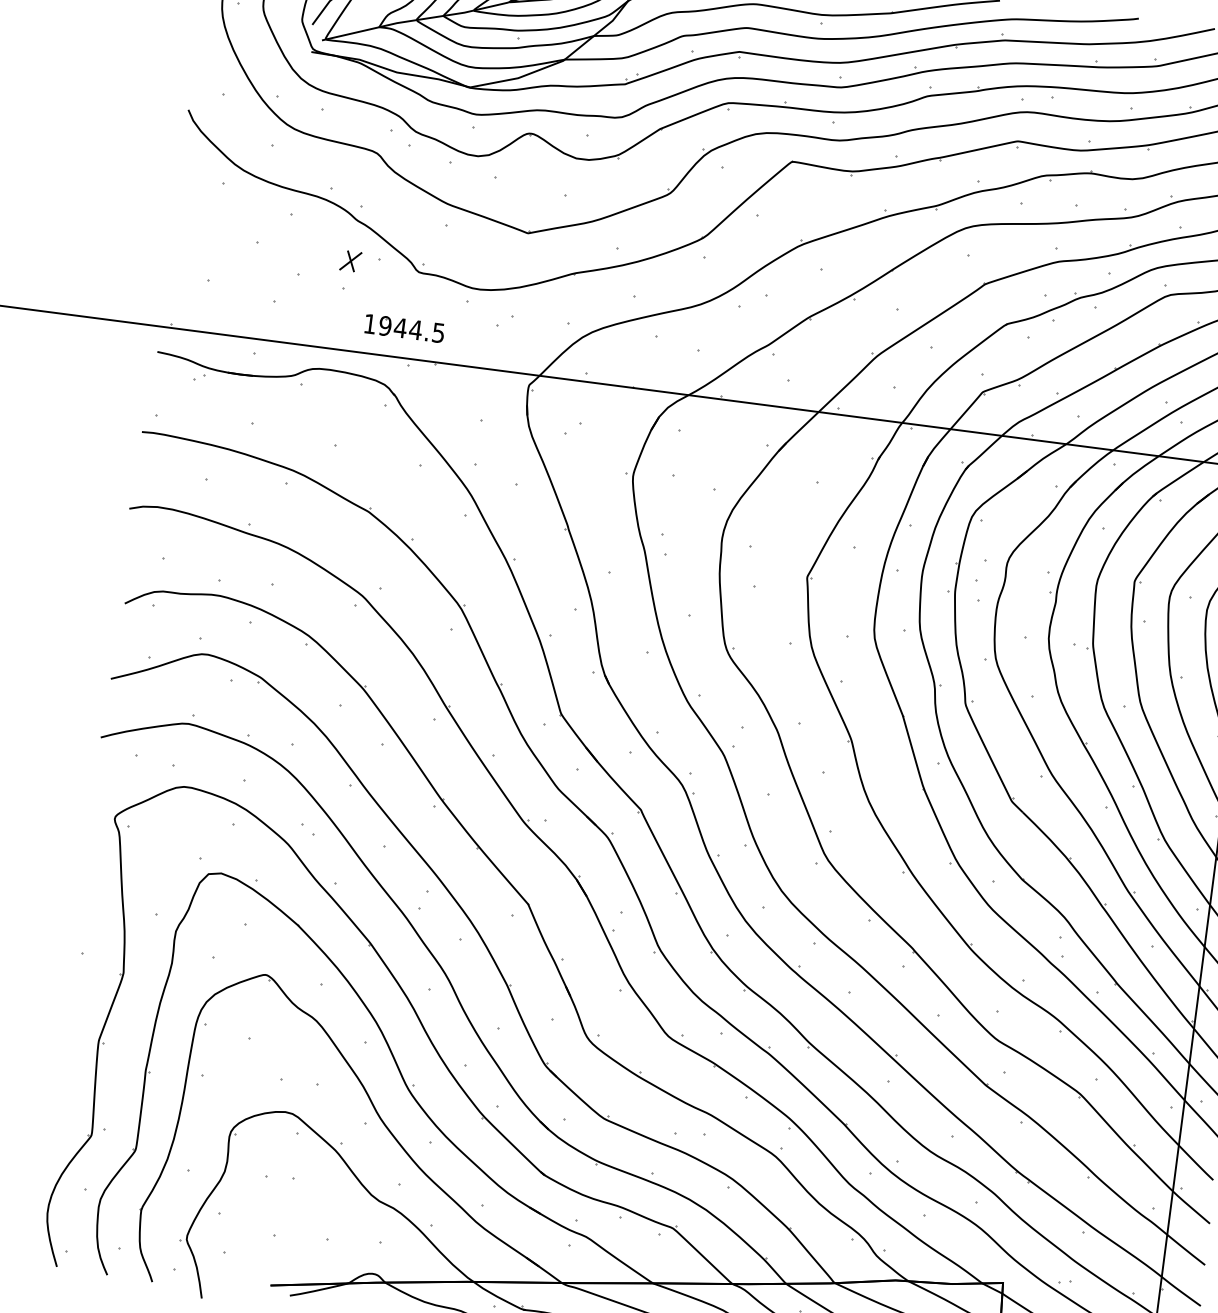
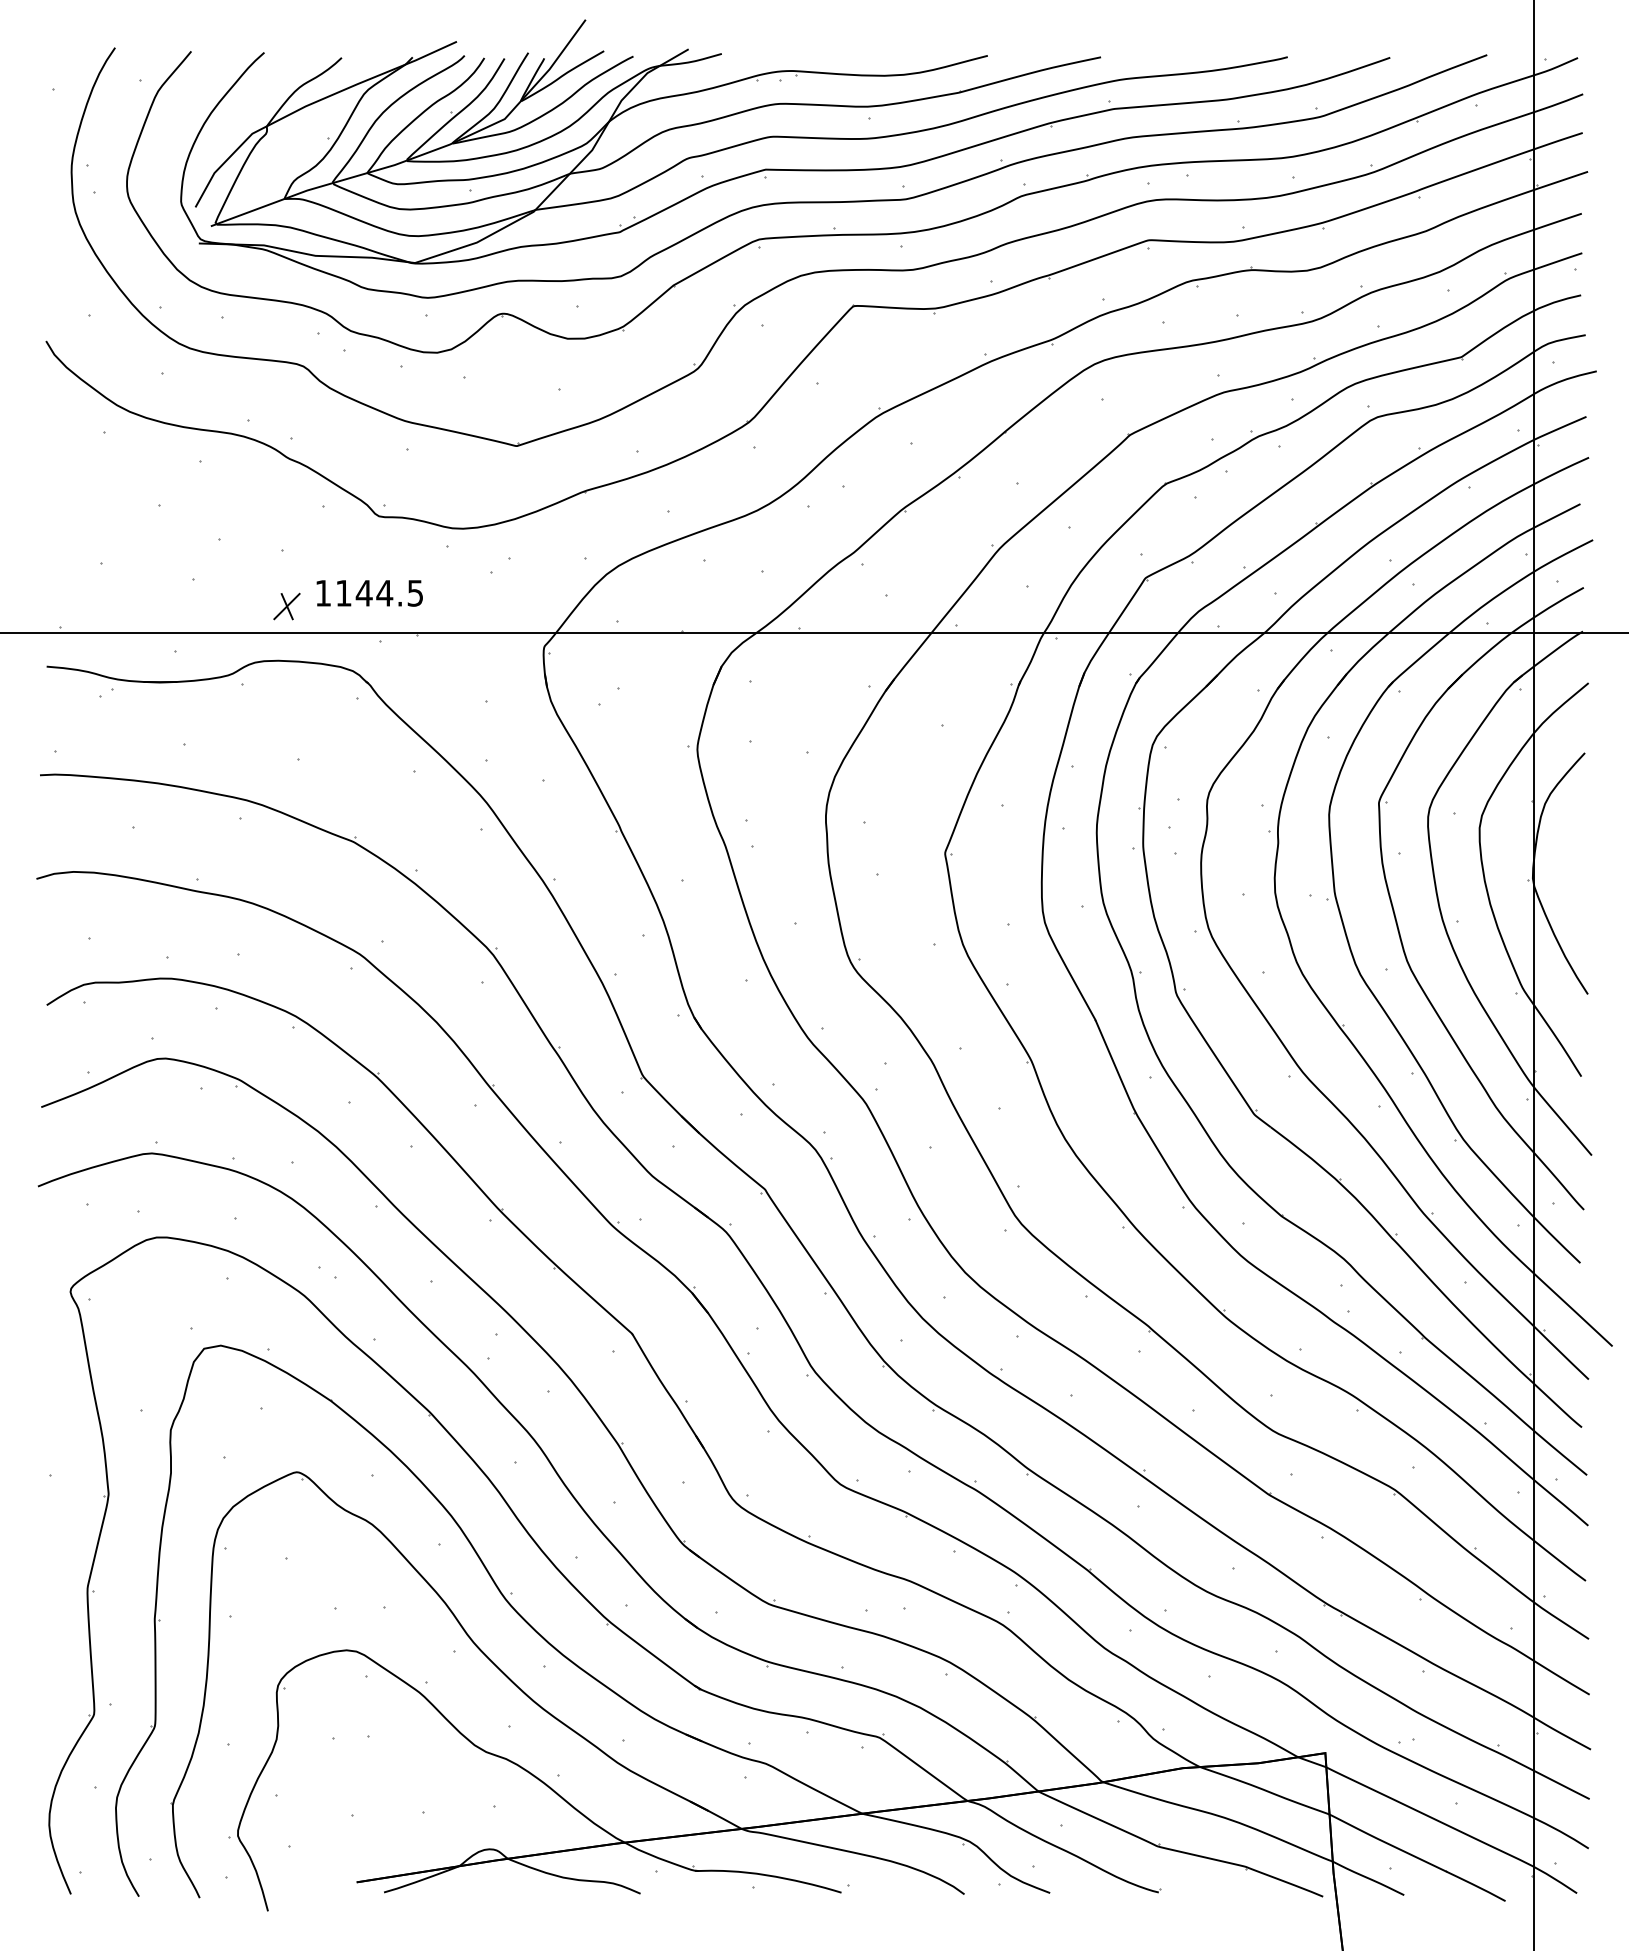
part: (350, 261) -> (286, 606), moved
text: (385, 325) -> (343, 592), 1944.5 -> 1144.5

